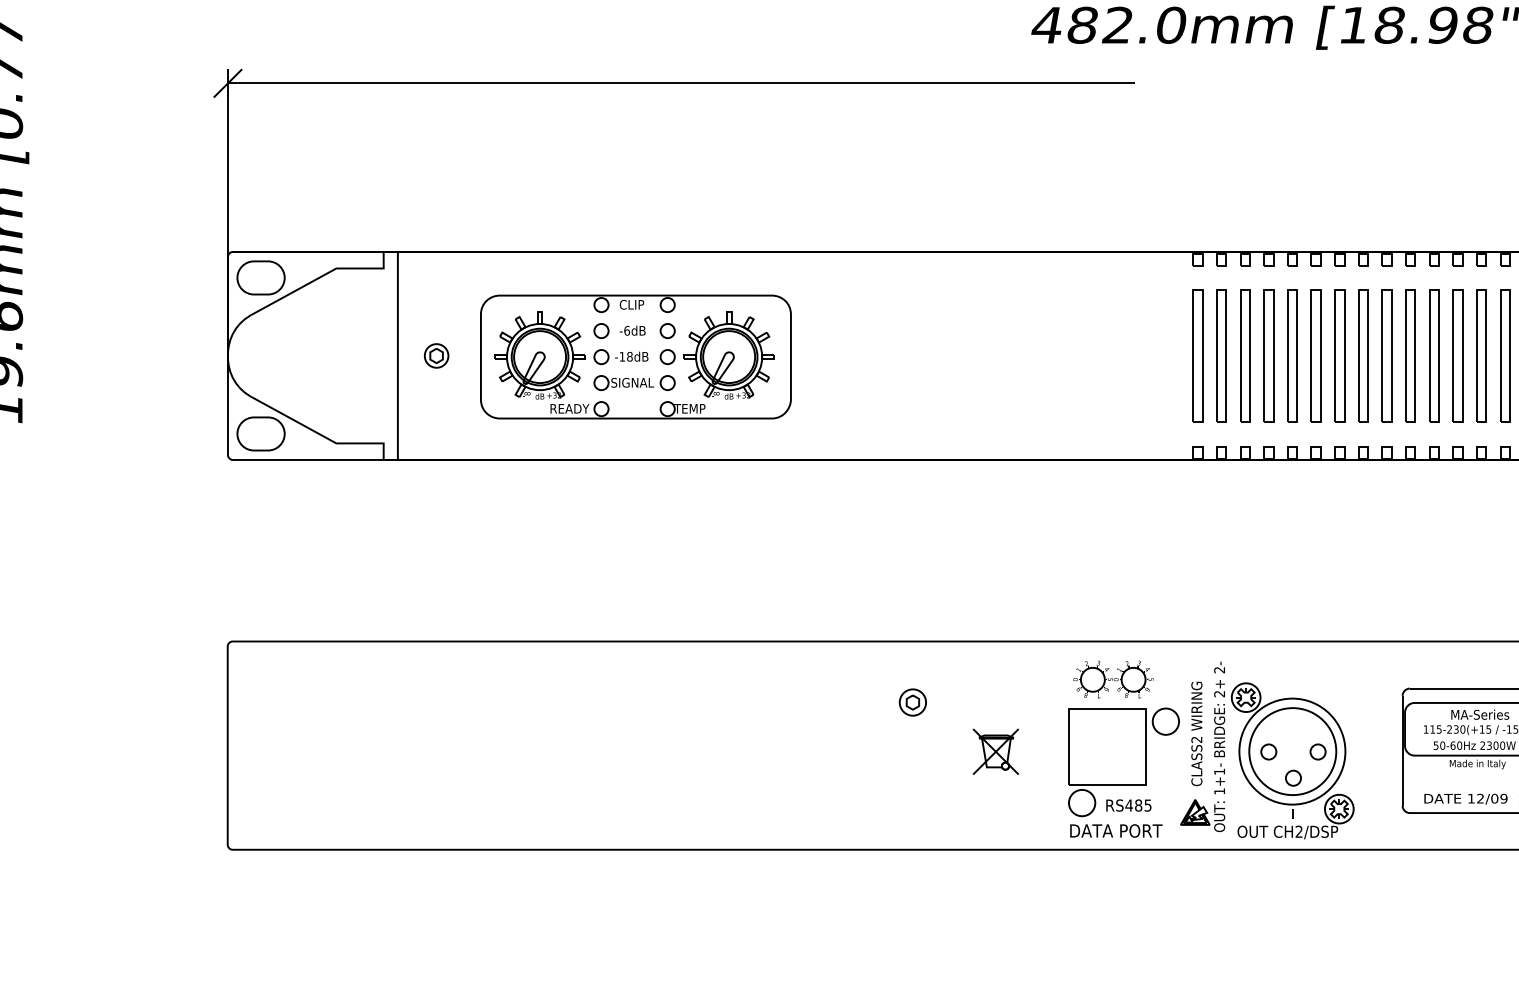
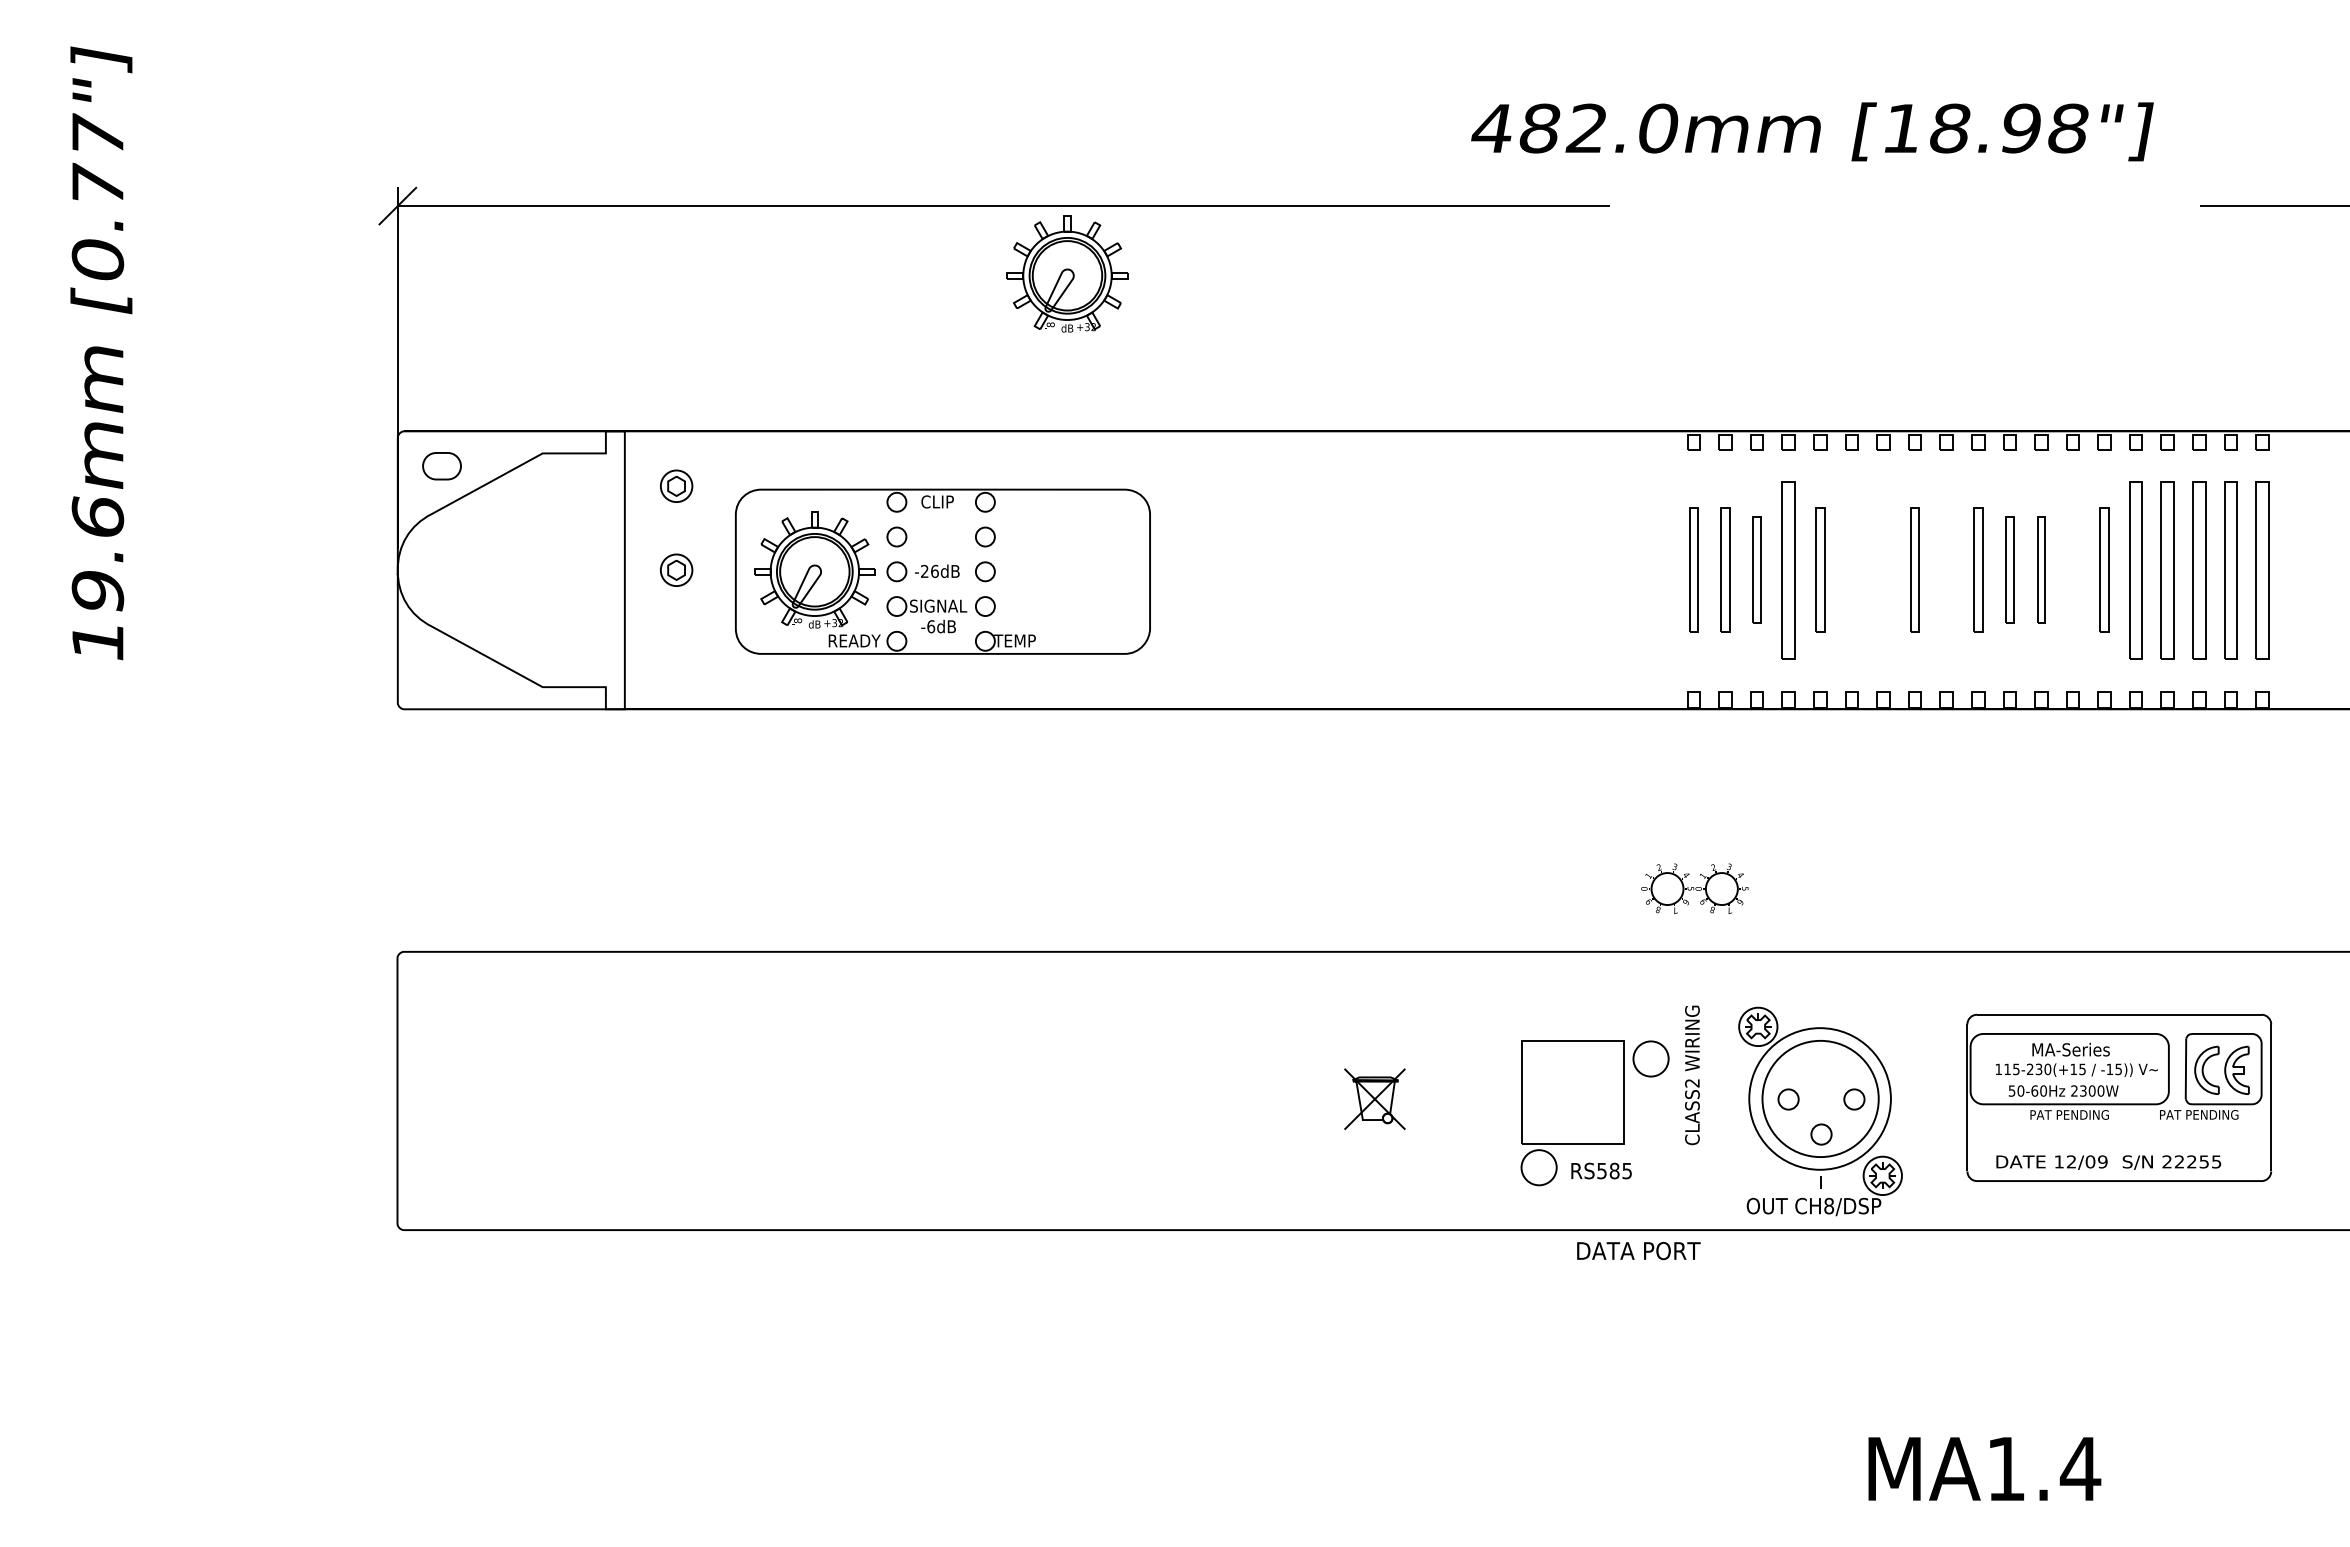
part: (260, 278) -> (441, 466), size x0.6
part: (436, 292) -> (676, 485), added
text: (632, 330) -> (938, 626), moved
part: (729, 355) -> (1067, 273), moved
text: (625, 356) -> (929, 570), -18dB -> -26dB
part: (1197, 356) -> (1693, 570), size x0.7
part: (1221, 356) -> (1725, 570), size x0.7
part: (1244, 356) -> (1756, 570), size x0.6
part: (1292, 356) -> (1820, 570), size x0.7
part: (1315, 356) -> (1851, 570), removed
part: (1339, 356) -> (1883, 570), removed
part: (1363, 356) -> (1914, 570), size x0.7
part: (1387, 356) -> (1946, 570), removed
part: (1410, 356) -> (1978, 570), size x0.7
part: (1434, 356) -> (2009, 570), size x0.6
part: (1458, 356) -> (2041, 570), size x0.6
part: (1481, 356) -> (2072, 570), removed
part: (1505, 356) -> (2104, 570), size x0.7
part: (260, 433) -> (441, 674), removed
part: (1113, 679) -> (1694, 888), moved
part: (912, 701) -> (1312, 1032), removed
part: (1214, 746) -> (1715, 1092), removed
part: (995, 751) -> (1374, 1098), moved
text: (1479, 763) -> (2069, 1115), Made in Italy -> PAT PENDING
text: (1128, 805) -> (1601, 1171), RS485 -> RS585
text: (1116, 831) -> (1638, 1251), moved
text: (1299, 832) -> (1829, 1206), CH2/DSP -> CH8/DSP

